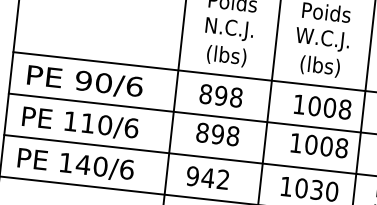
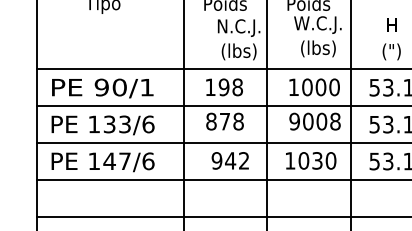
text: (227, 42) -> (238, 39), moved
text: (320, 52) -> (317, 36), moved
text: (135, 86) -> (147, 87), 90/6 -> 90/1
text: (205, 94) -> (210, 87), 898 -> 198
text: (345, 108) -> (334, 86), 1008 -> 1000
text: (96, 124) -> (117, 124), 110/6 -> 133/6
text: (217, 134) -> (224, 121), 898 -> 878
text: (295, 142) -> (294, 121), 1008 -> 9008
text: (101, 166) -> (125, 161), 140/6 -> 147/6
text: (206, 177) -> (229, 160), moved

